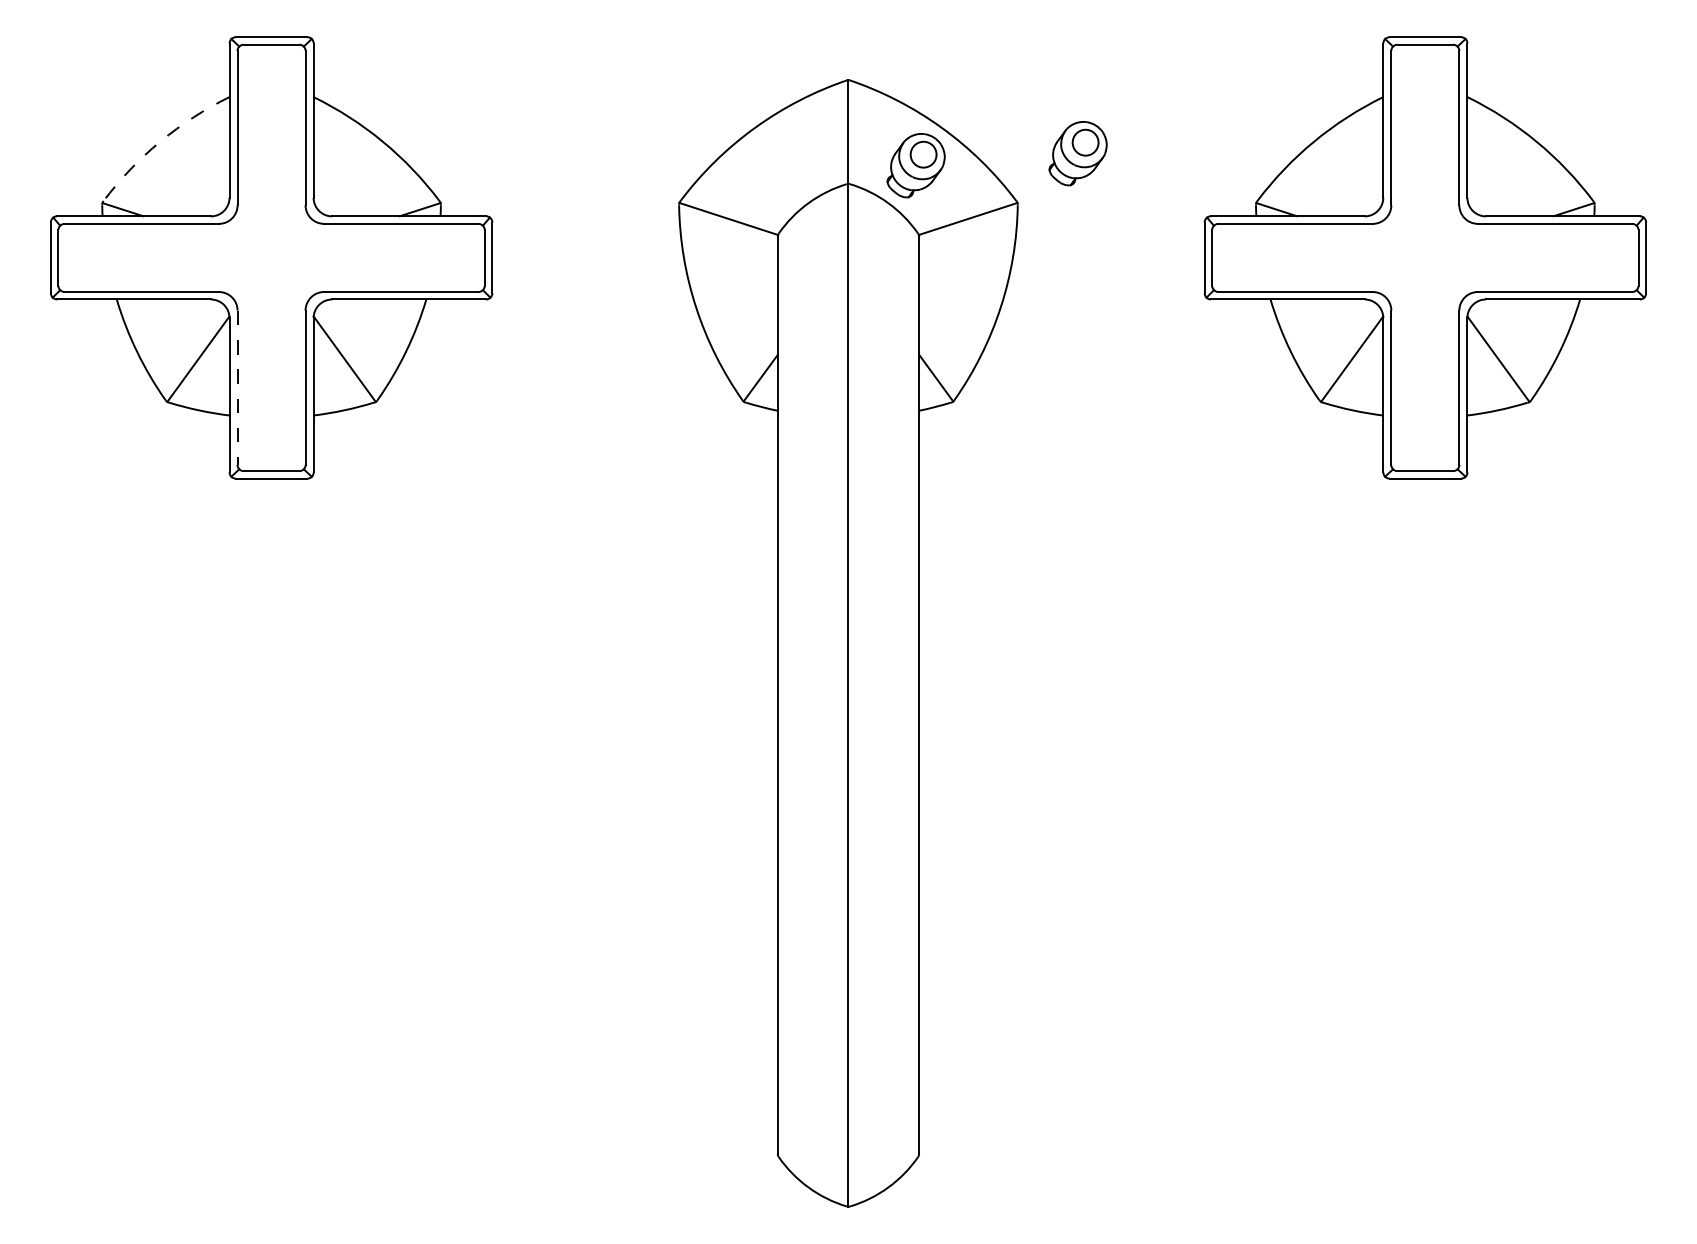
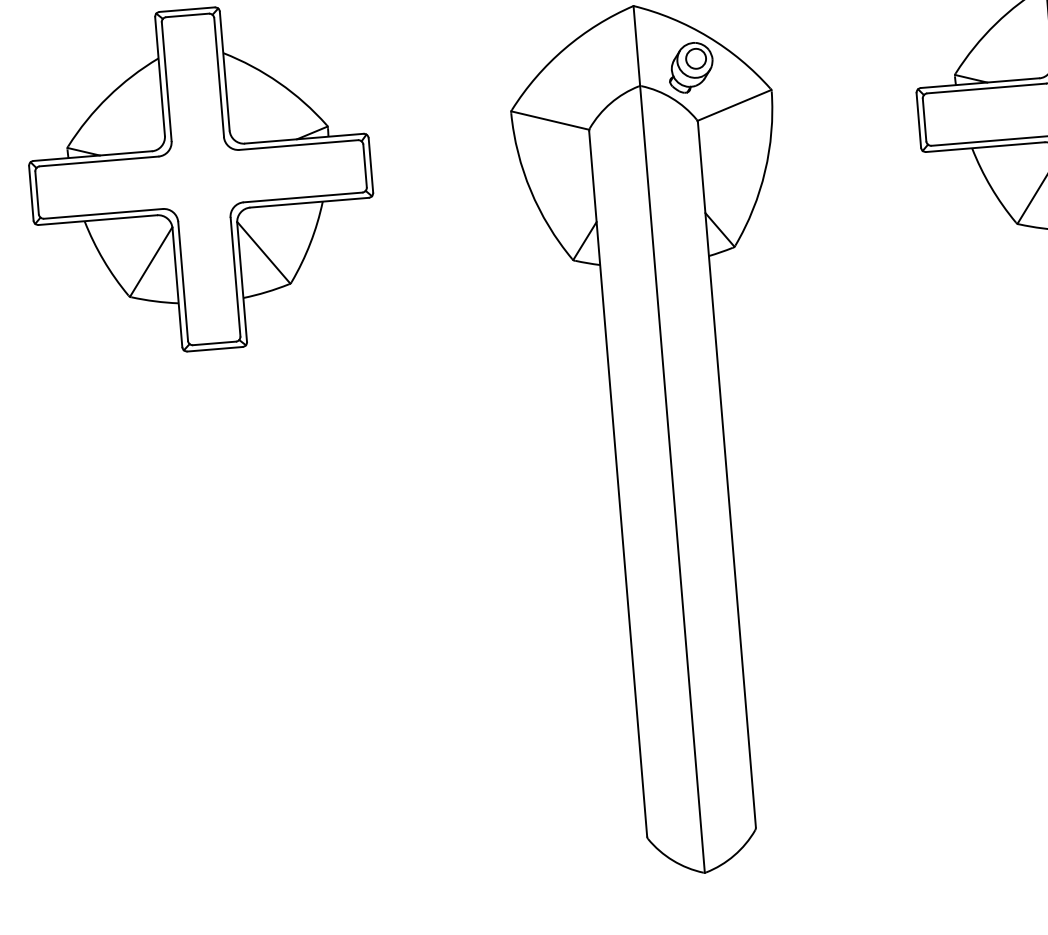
arc: (160, 141) -> (108, 96), dashed -> solid
part: (1077, 153) -> (814, 48), removed
line: (237, 388) -> (183, 282), dashed -> solid

